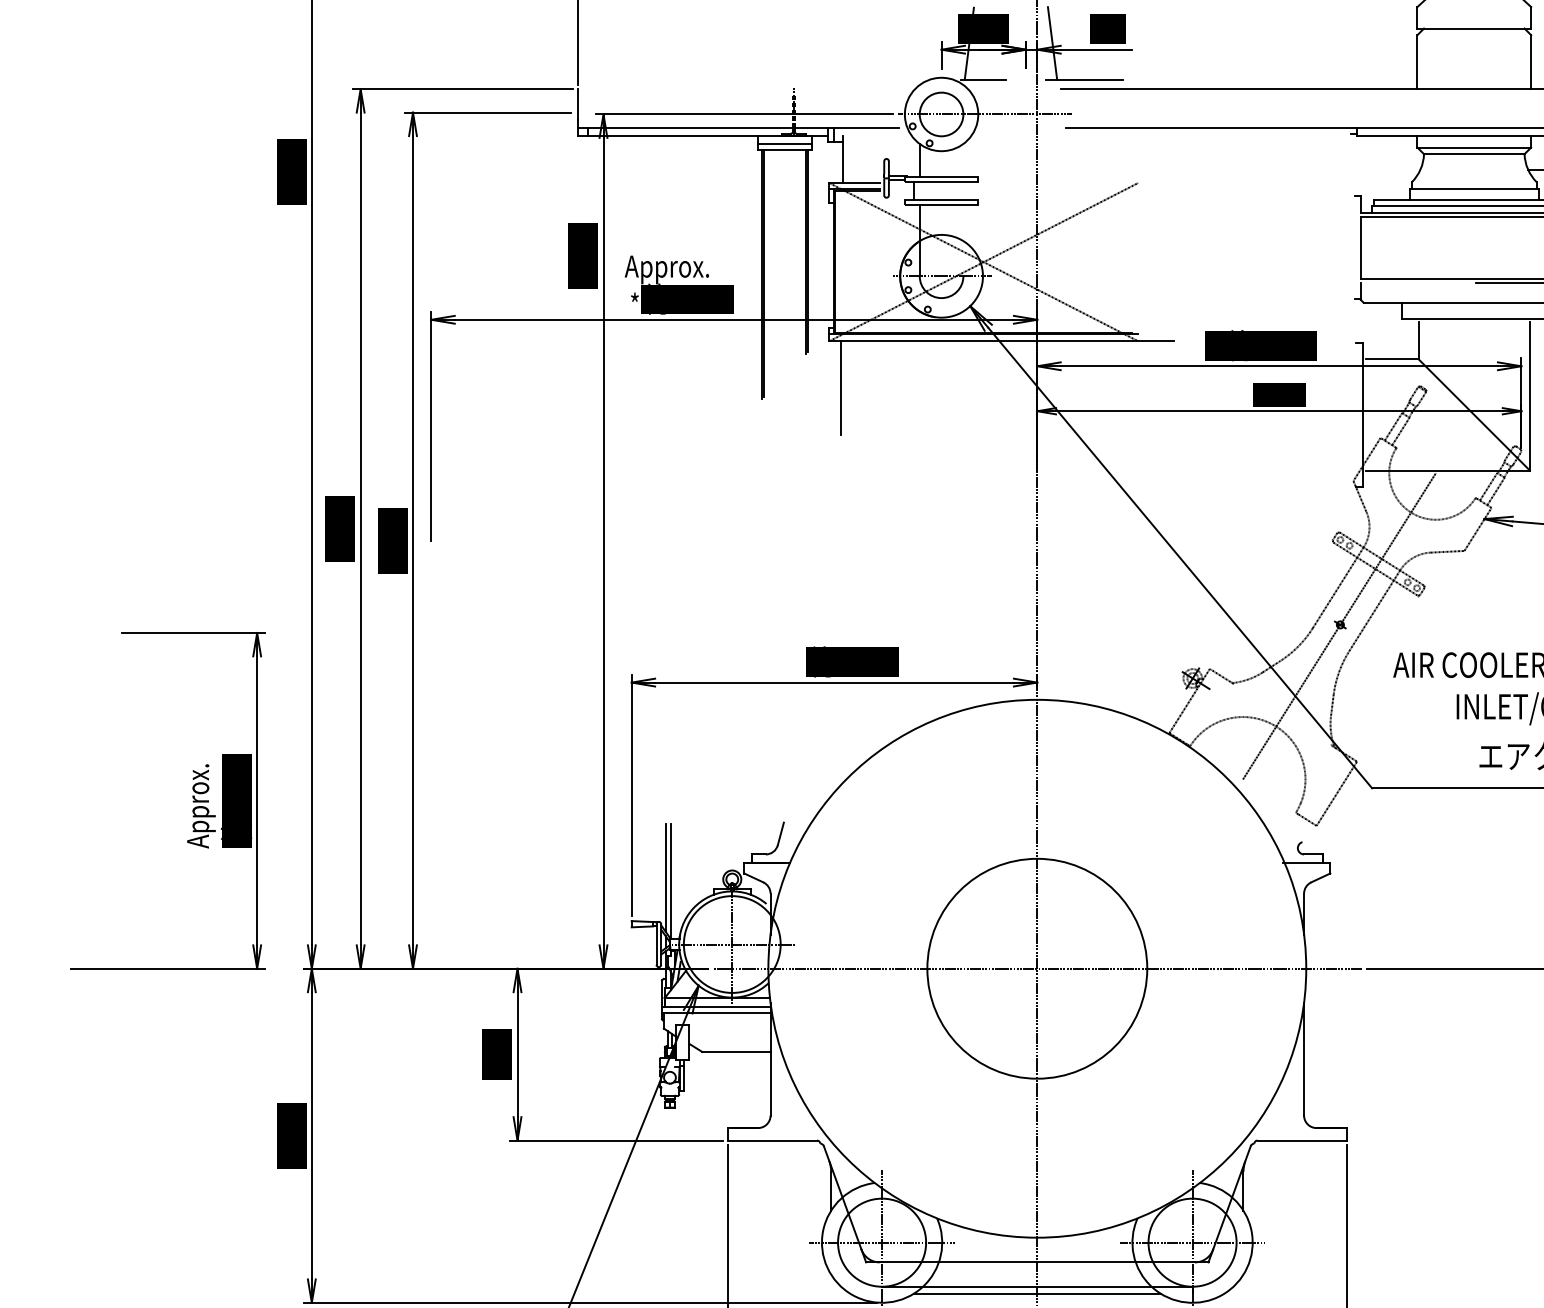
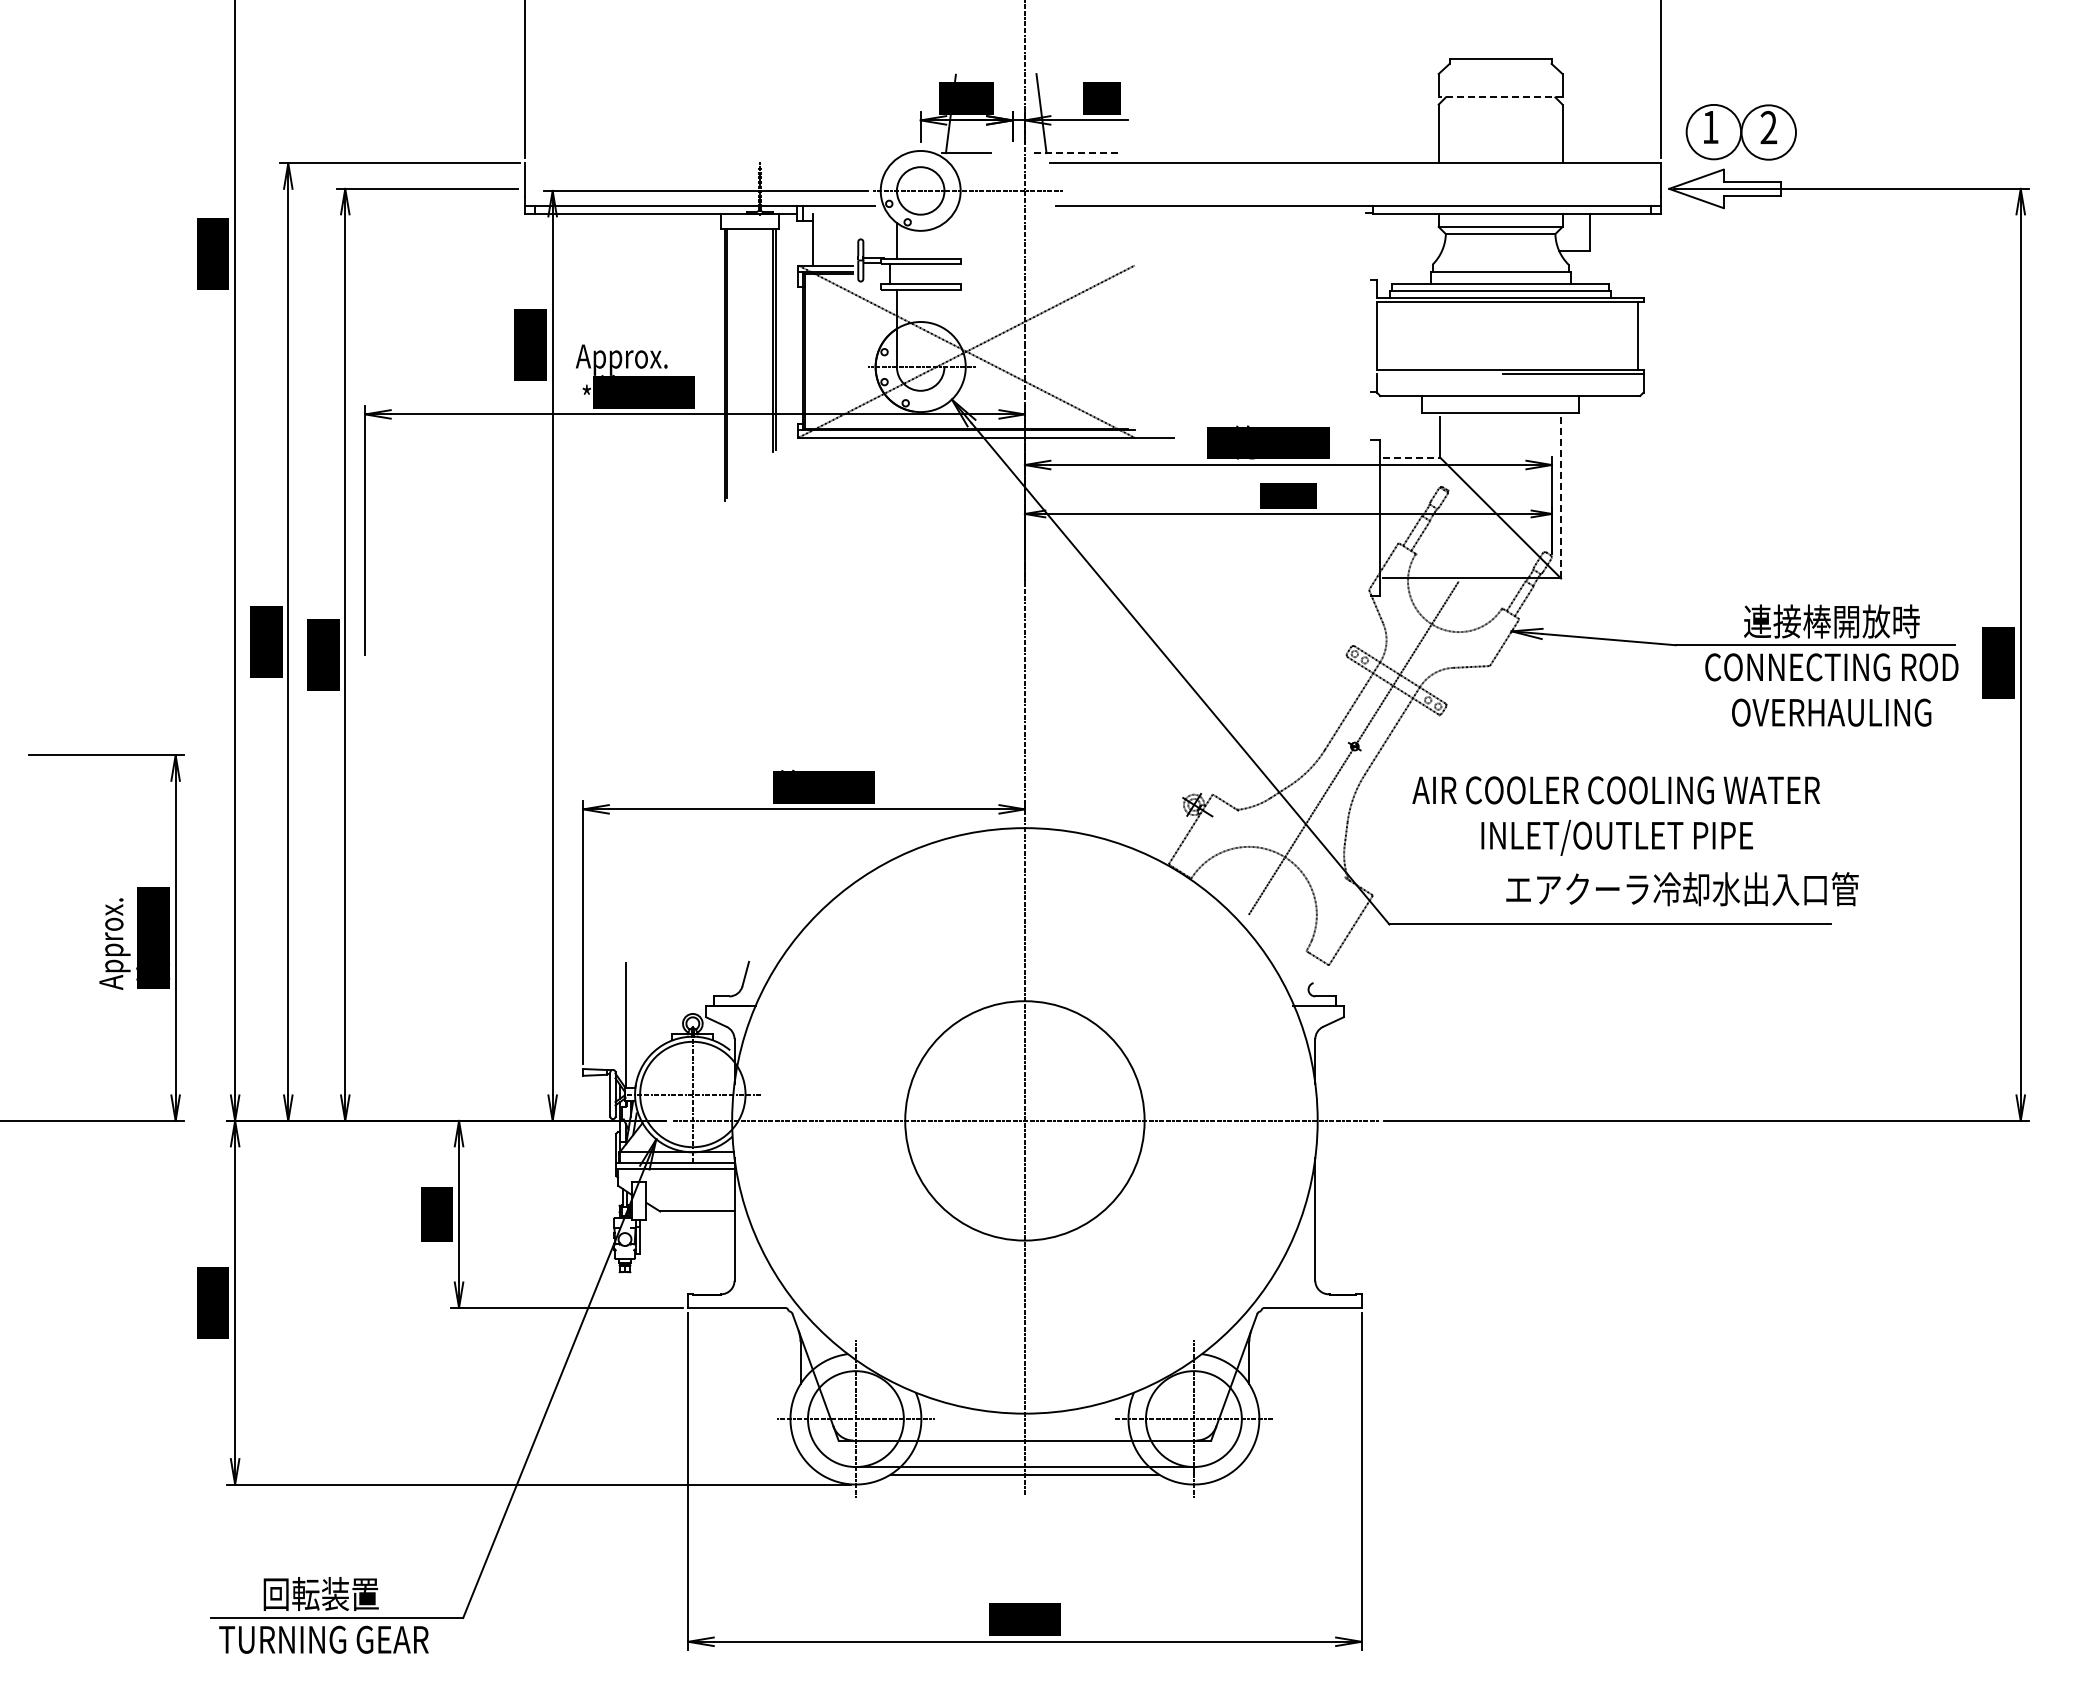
line: (1474, 28) -> (1500, 97), solid -> dashed
line: (1084, 80) -> (1076, 153), solid -> dashed
line: (785, 143) -> (750, 222), removed
line: (1392, 359) -> (1411, 457), solid -> dashed
line: (841, 387) -> (811, 488), removed
line: (1530, 396) -> (1561, 497), solid -> dashed
line: (665, 877) -> (620, 1021), removed

